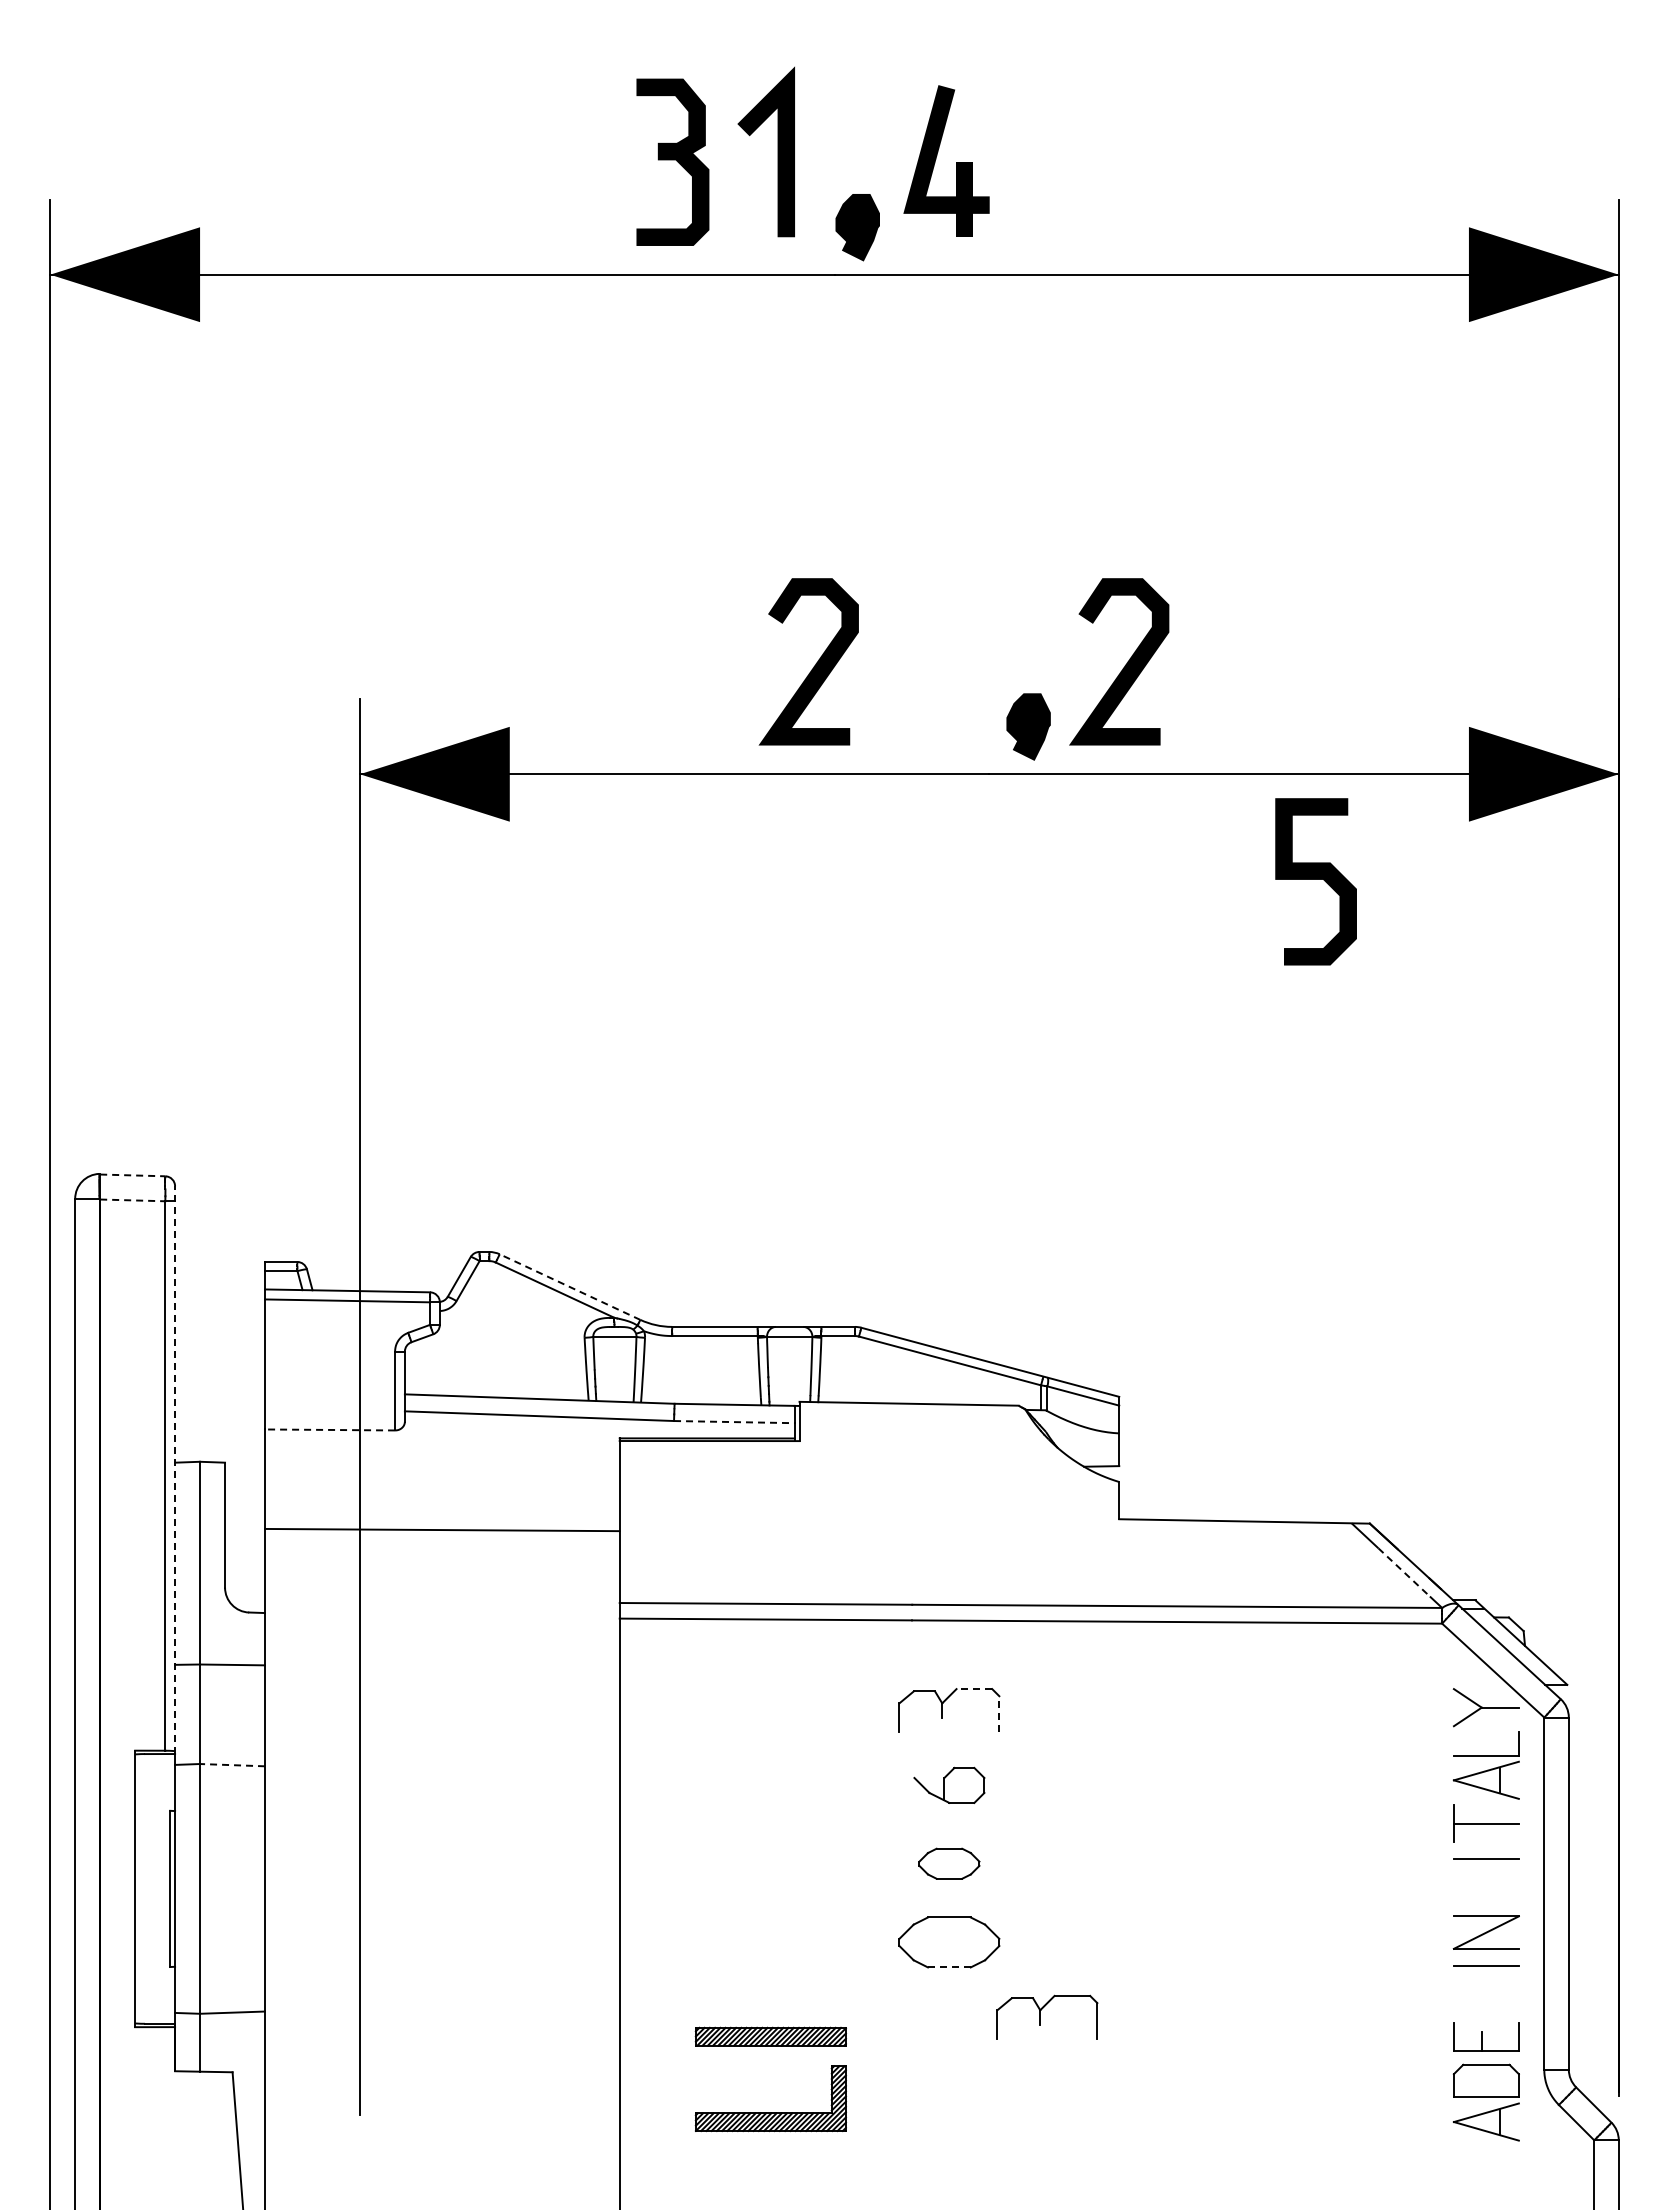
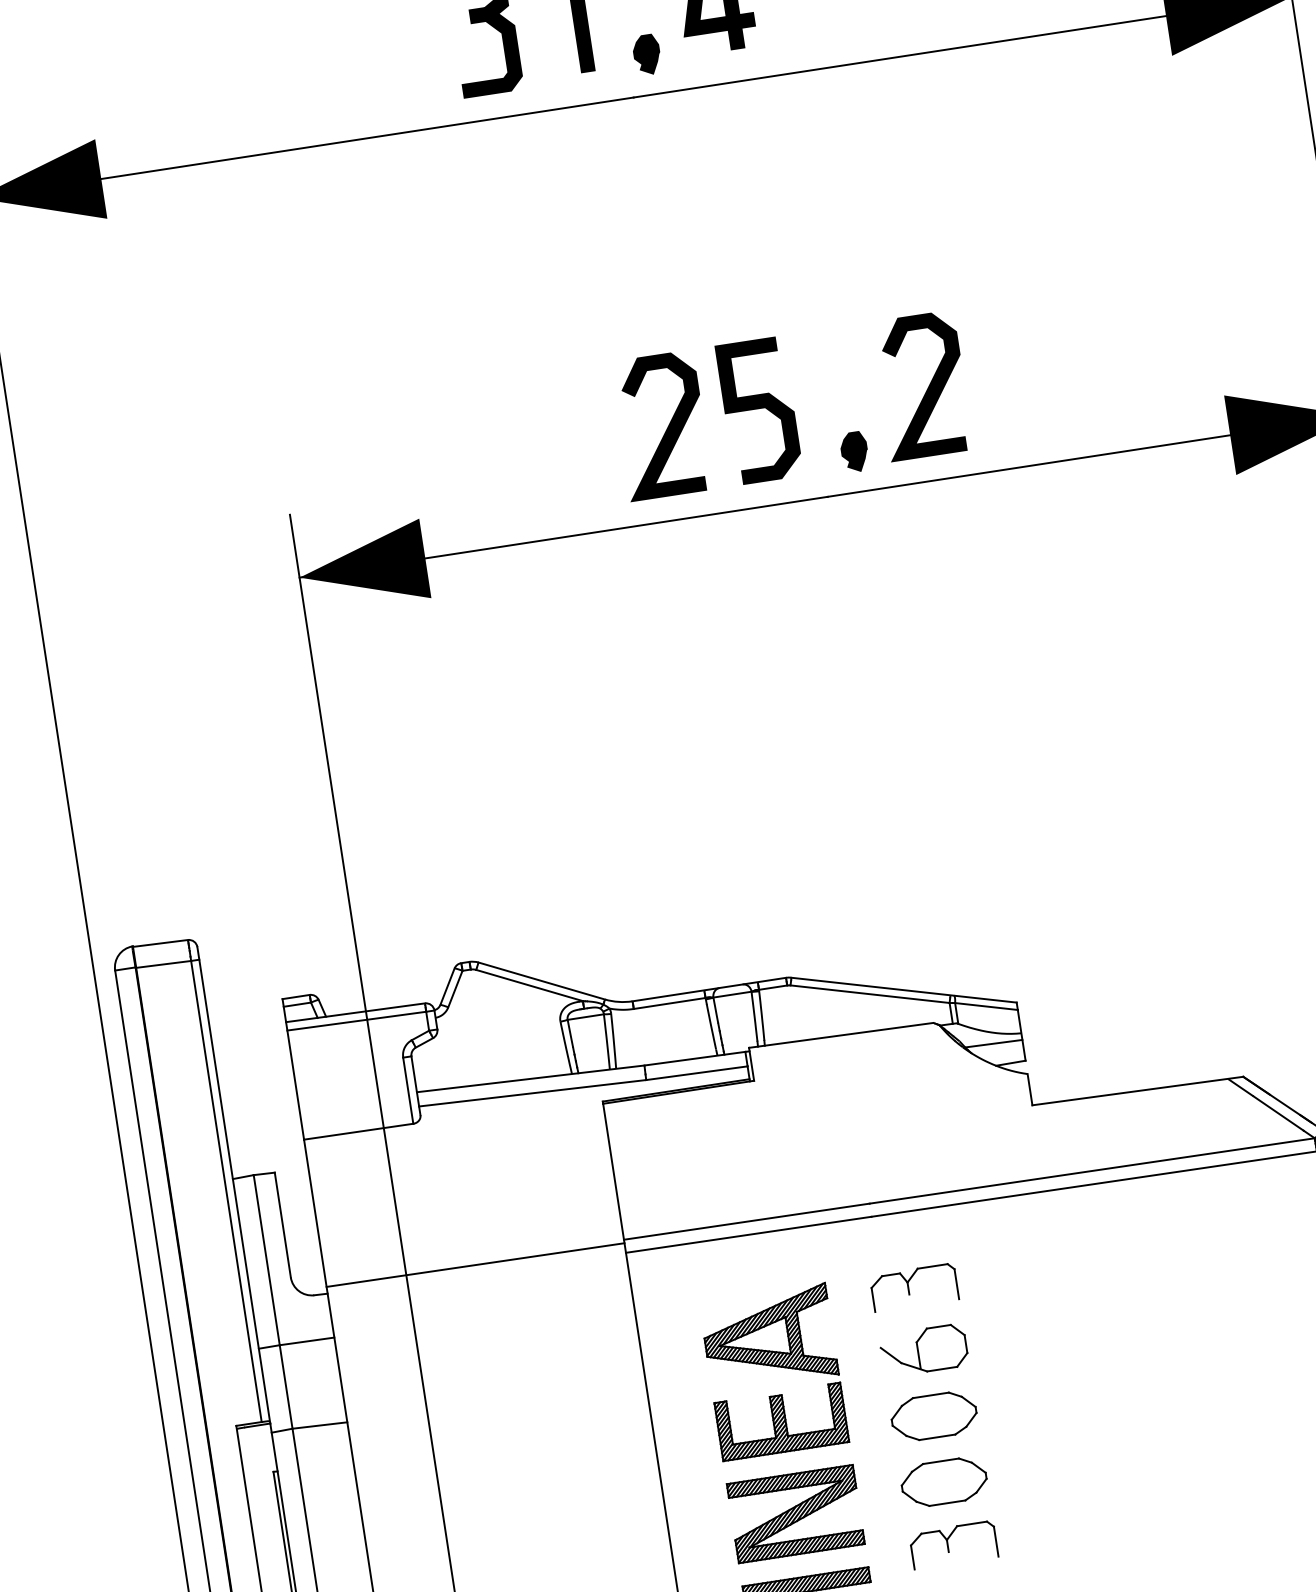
part: (857, 227) -> (646, 54), size x0.71
part: (1028, 727) -> (854, 452), size x0.71
curve: (1315, 879) -> (758, 408), moved
line: (132, 1175) -> (160, 943), dashed -> solid
line: (132, 1200) -> (163, 964), dashed -> solid
line: (570, 1287) -> (542, 981), dashed -> solid
line: (734, 1422) -> (697, 1073), dashed -> solid
line: (329, 1429) -> (358, 1131), dashed -> solid
line: (1085, 1440) -> (993, 1043), added
line: (175, 1470) -> (234, 1185), dashed -> solid
line: (442, 1529) -> (475, 1264), moved
line: (1404, 1572) -> (1278, 1113), dashed -> solid
line: (974, 1689) -> (932, 1266), dashed -> solid
line: (999, 1714) -> (957, 1284), dashed -> solid
line: (232, 1765) -> (319, 1425), dashed -> solid
part: (771, 1777) -> (773, 1366), added
part: (949, 1785) -> (924, 1350), size x1.43
part: (949, 1863) -> (934, 1415), size x1.67
part: (770, 1952) -> (795, 1513), added
line: (948, 1967) -> (946, 1503), dashed -> solid
part: (1040, 2016) -> (947, 1545), moved

